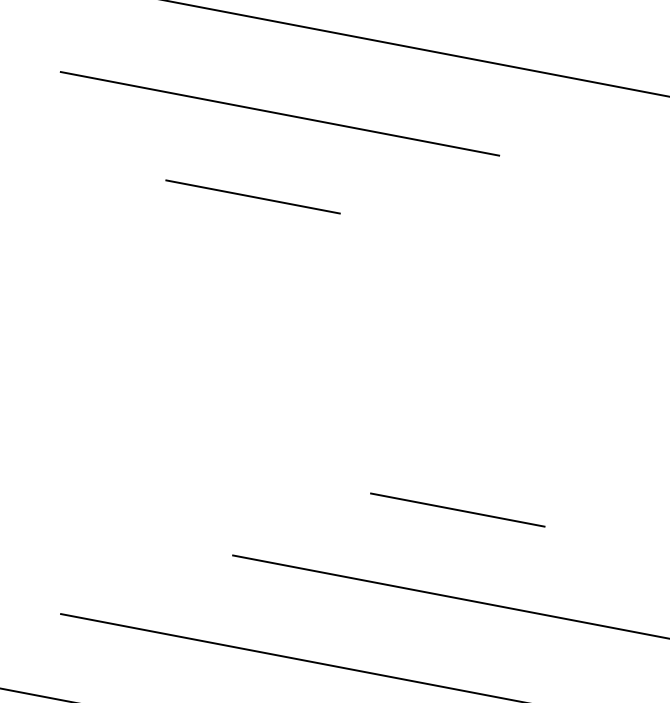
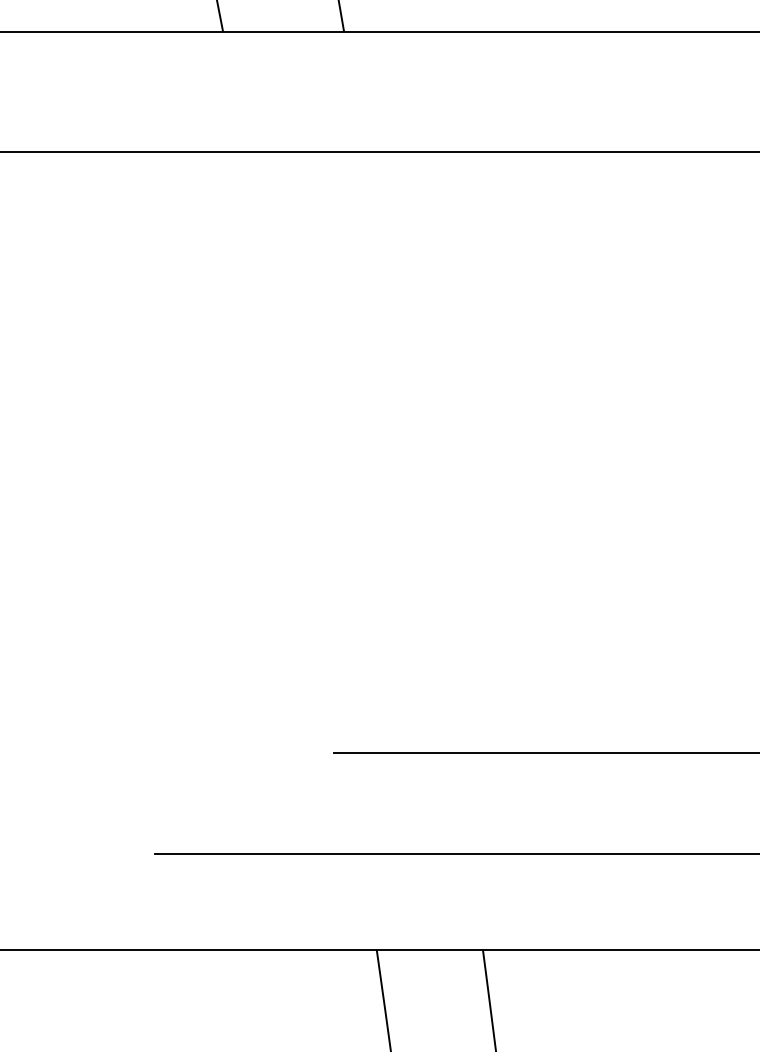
line: (280, 113) -> (292, 252), removed
line: (252, 196) -> (279, 350), removed
line: (457, 509) -> (572, 654), removed

